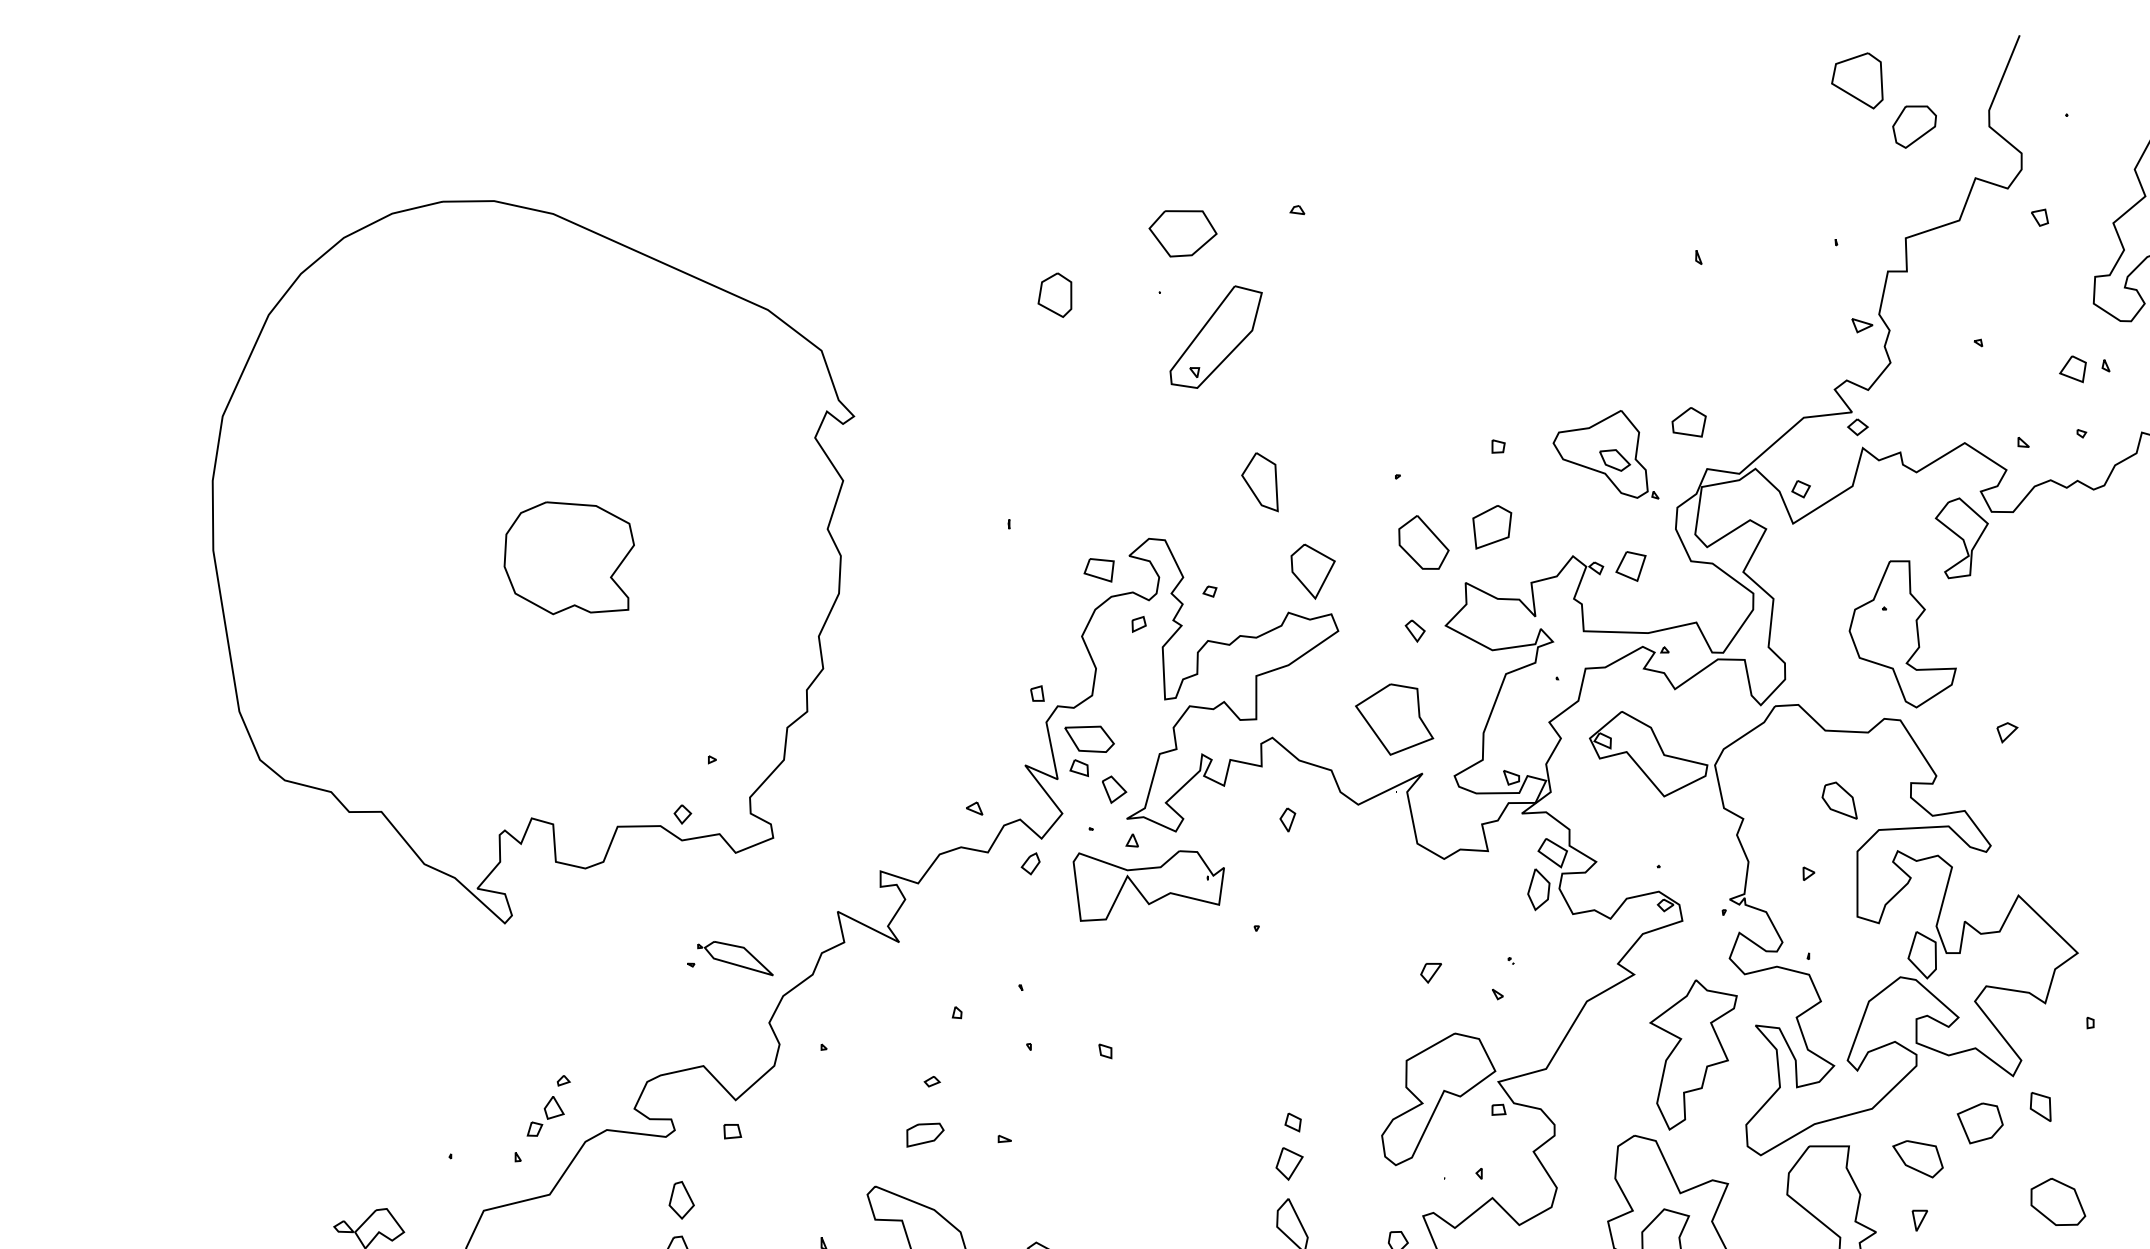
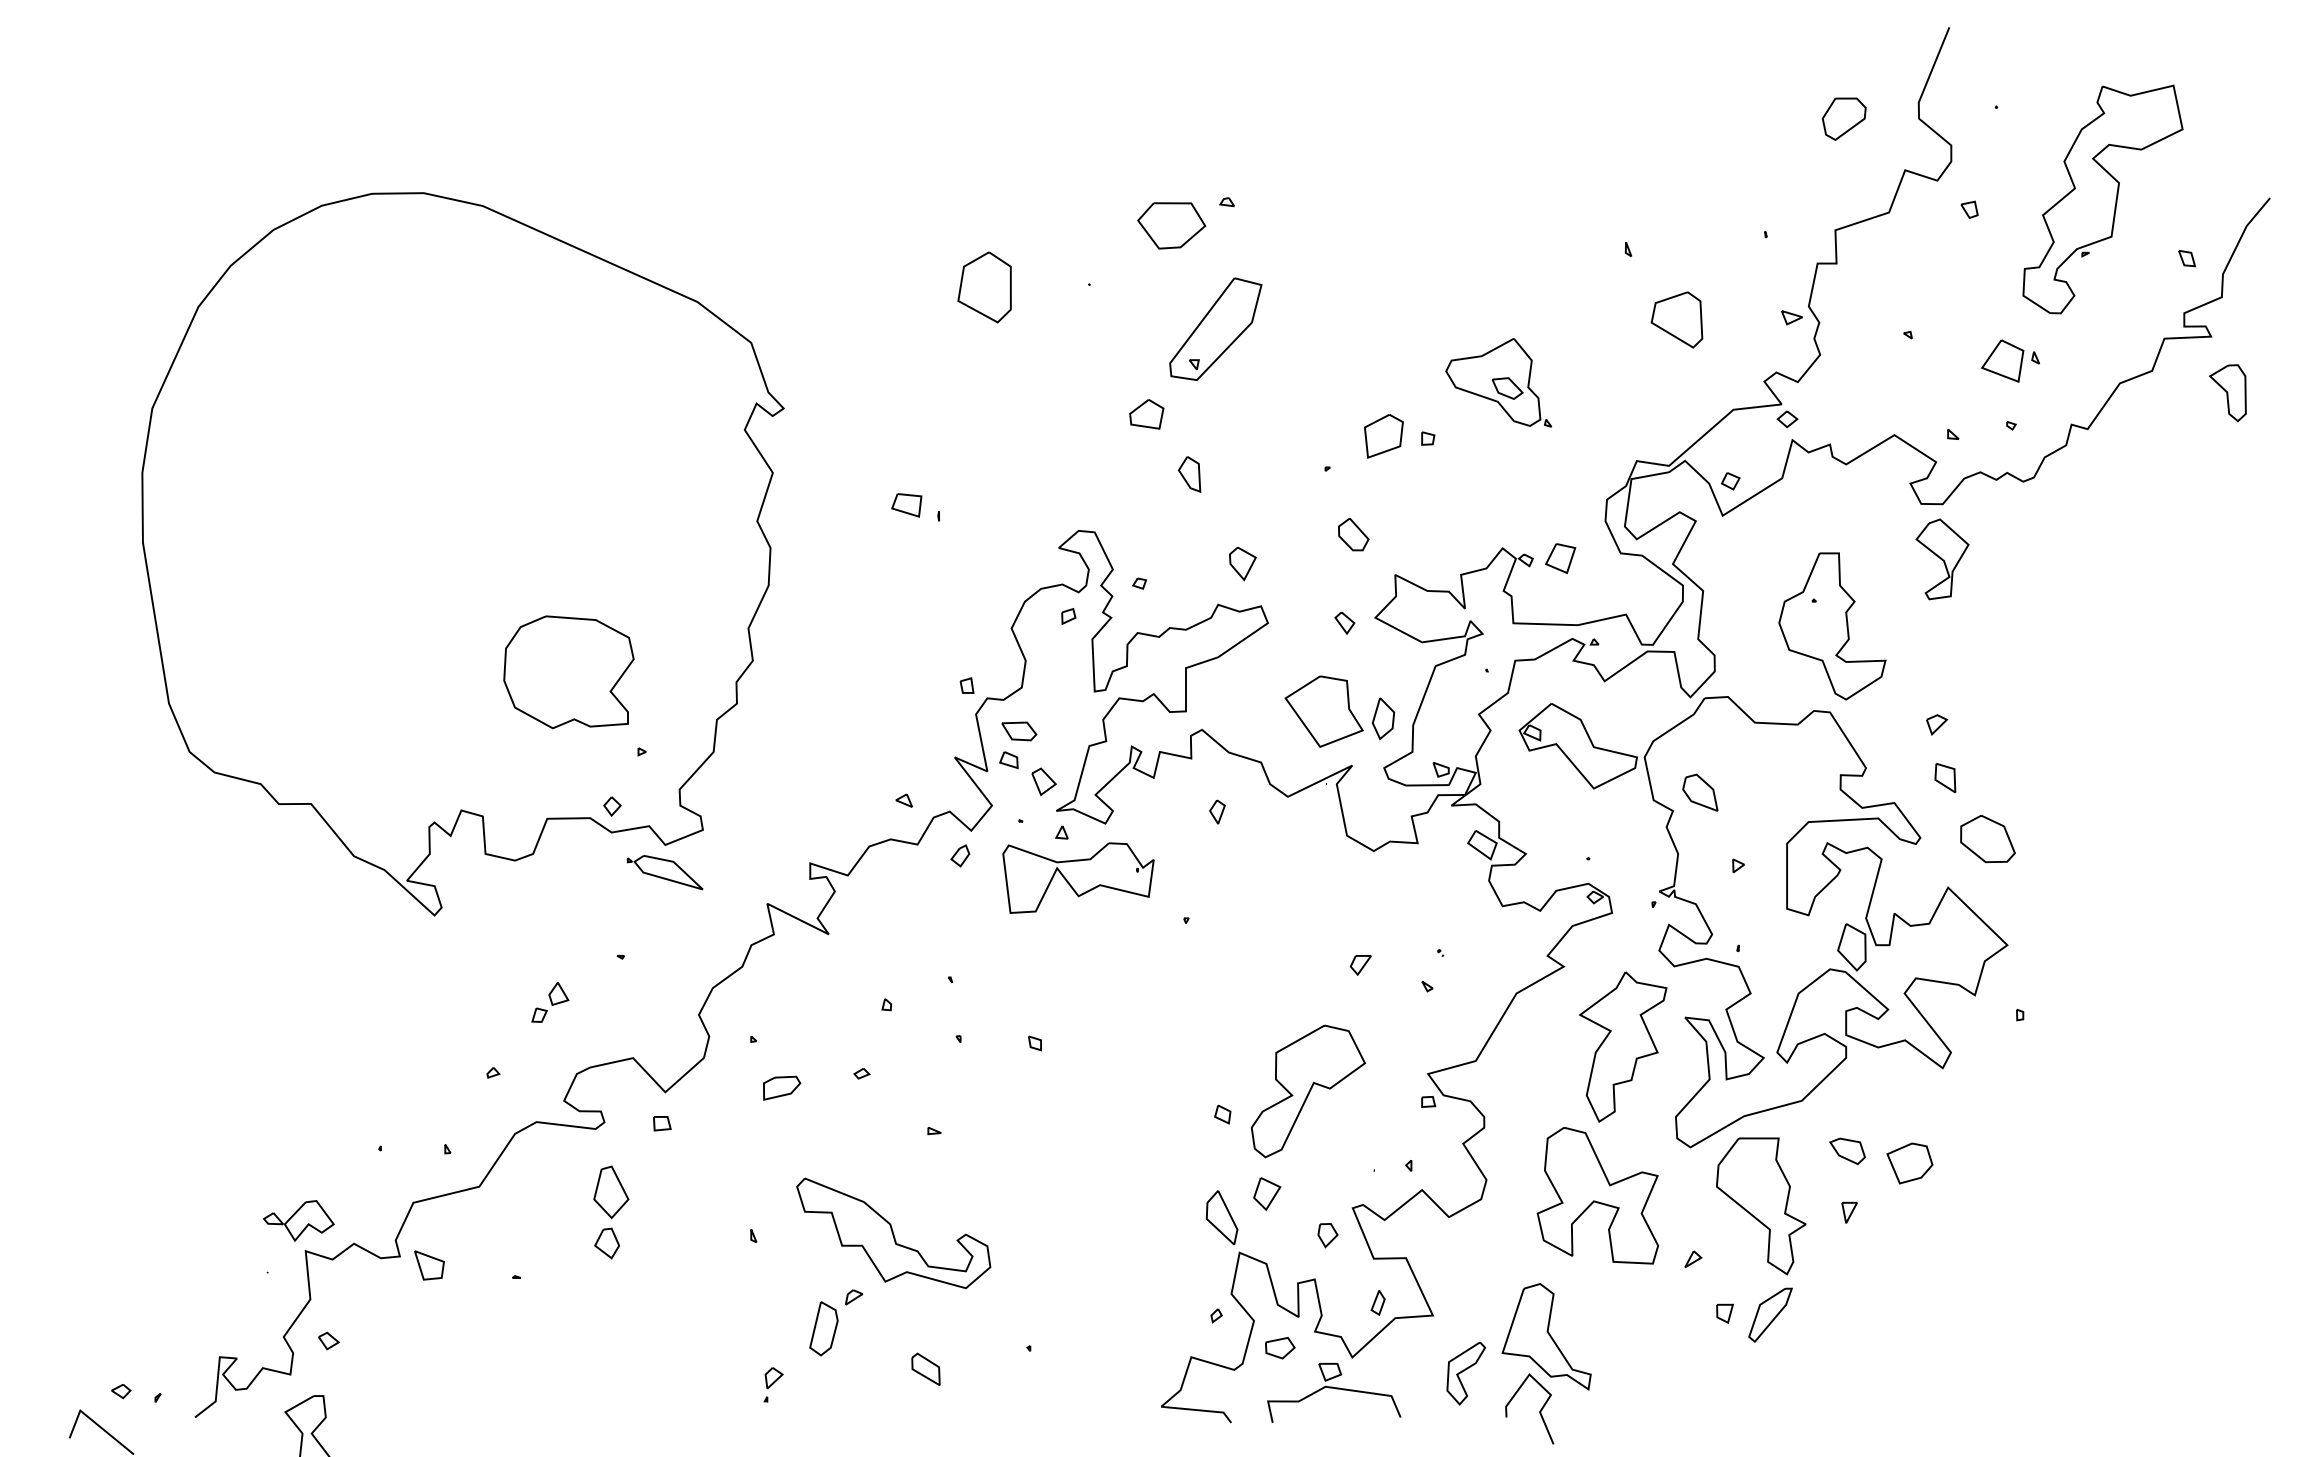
part: (1856, 80) -> (1676, 319), moved
part: (1182, 233) -> (1171, 225), moved
part: (1054, 294) -> (984, 286), size x1.6
part: (1215, 336) -> (1215, 328), moved
part: (2072, 369) -> (2002, 361), size x1.6
part: (1688, 422) -> (1146, 414), moved
part: (1605, 454) -> (1498, 382), moved
part: (1259, 482) -> (1189, 474), size x0.6
part: (1491, 527) -> (1383, 436), moved
part: (1961, 538) -> (1942, 559), moved
part: (1423, 542) -> (1353, 534), size x0.6
part: (568, 558) -> (568, 672), moved
part: (1098, 570) -> (906, 505), moved
part: (1312, 571) -> (1242, 563), size x0.6
part: (1089, 739) -> (1019, 731), size x0.7
part: (1839, 800) -> (1700, 792), moved
part: (1538, 889) -> (1383, 718), moved
part: (734, 958) -> (664, 872), moved
part: (1437, 1099) -> (1307, 1091), moved
part: (2040, 1107) -> (1945, 778), moved
part: (545, 1116) -> (550, 1002), moved
part: (1979, 1123) -> (1909, 1163), moved
part: (925, 1134) -> (782, 1087), moved
part: (1917, 1159) -> (1847, 1151), size x0.7
part: (1289, 1163) -> (1267, 1193), moved
part: (681, 1200) -> (611, 1192), size x1.4
part: (2057, 1202) -> (1987, 839), moved

